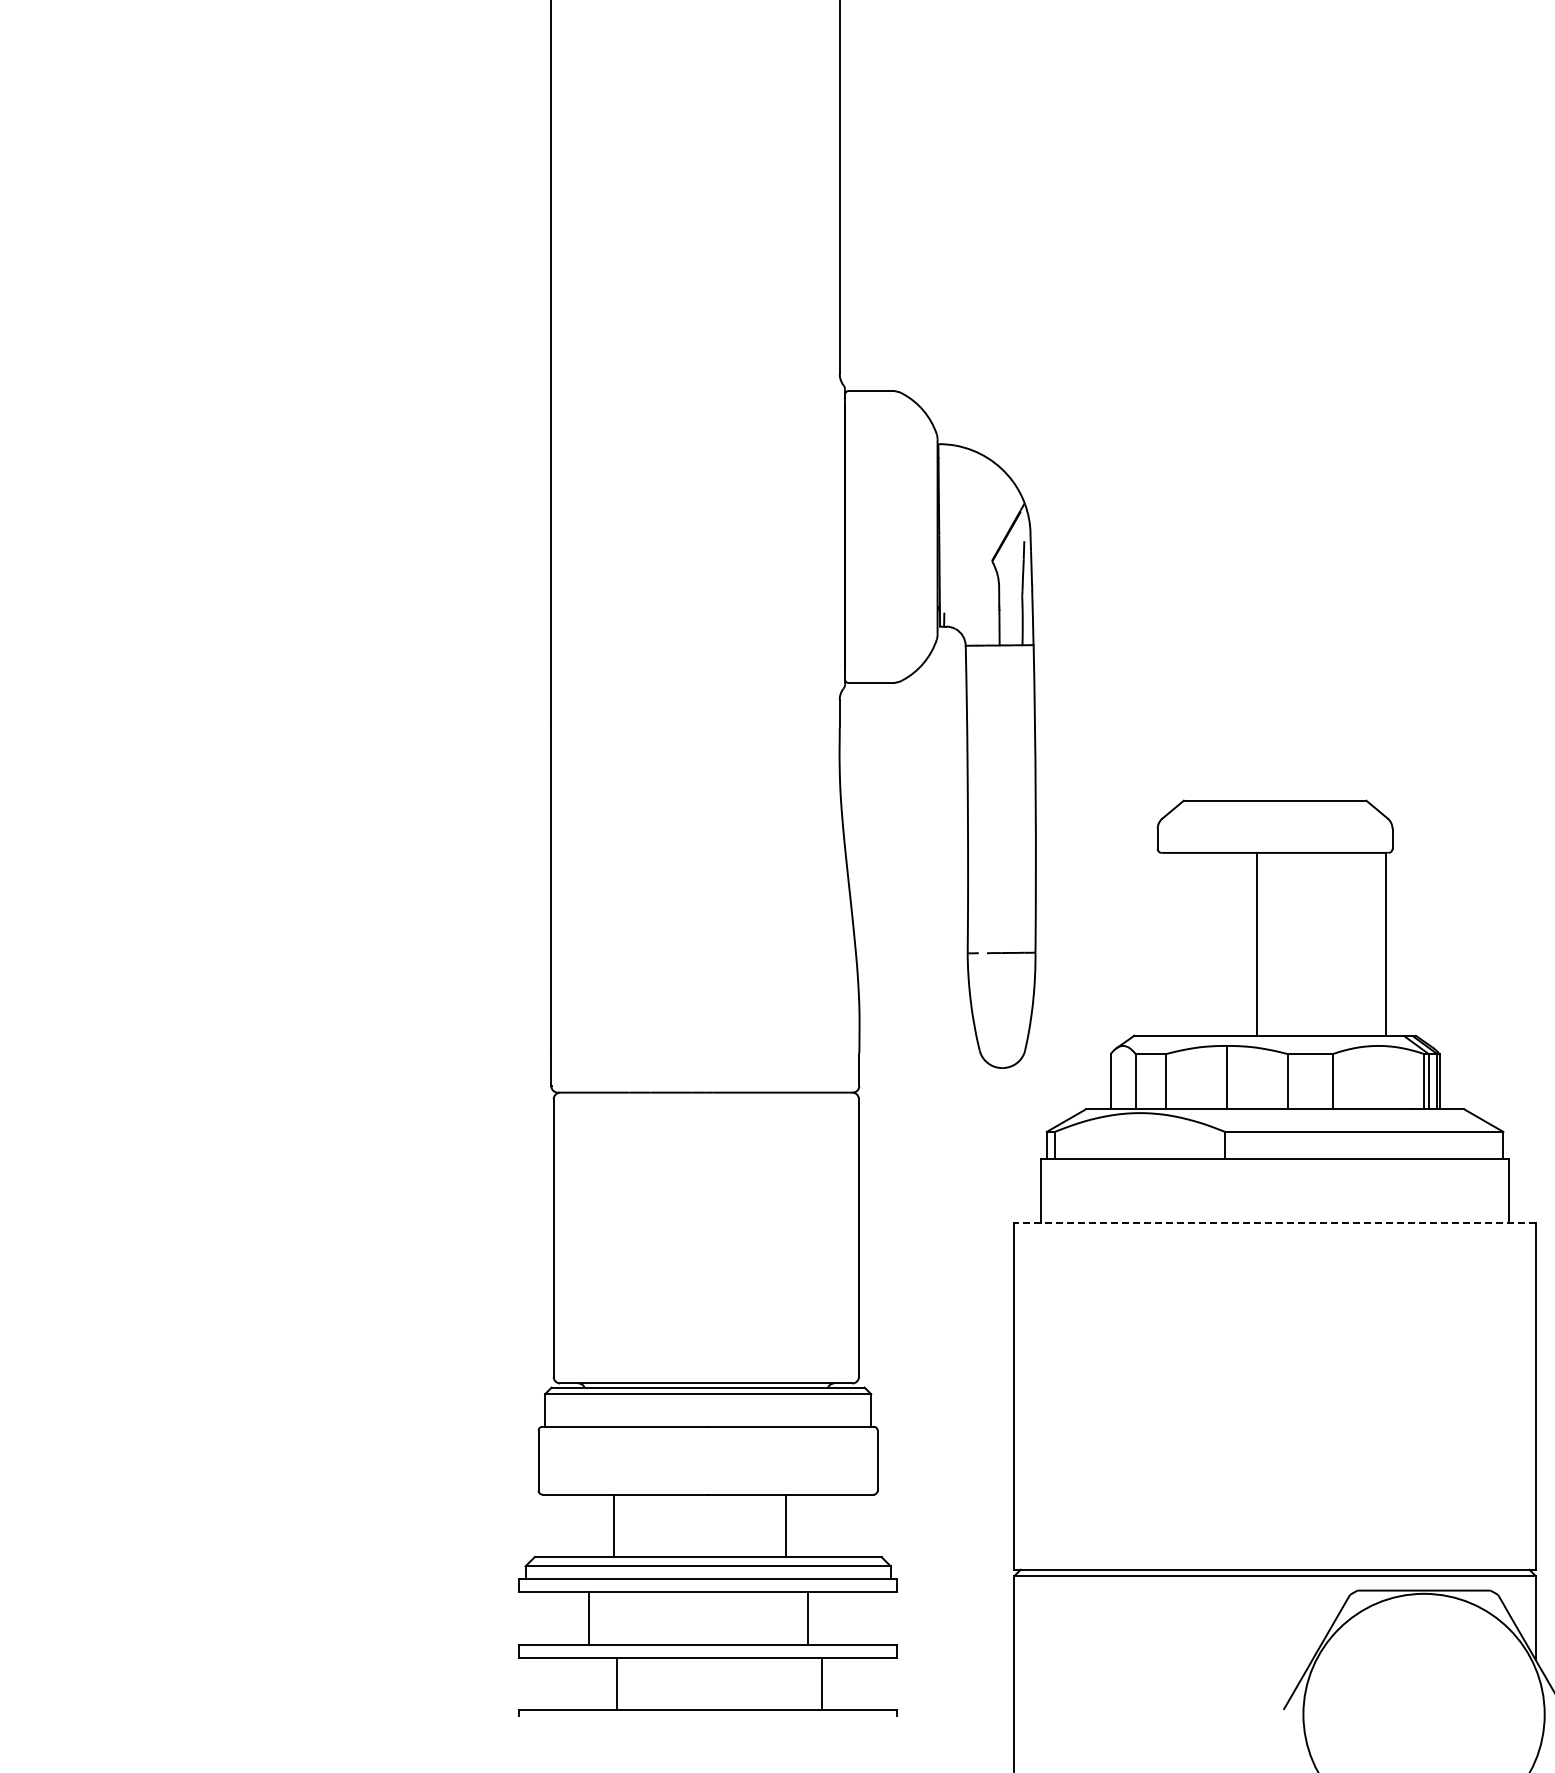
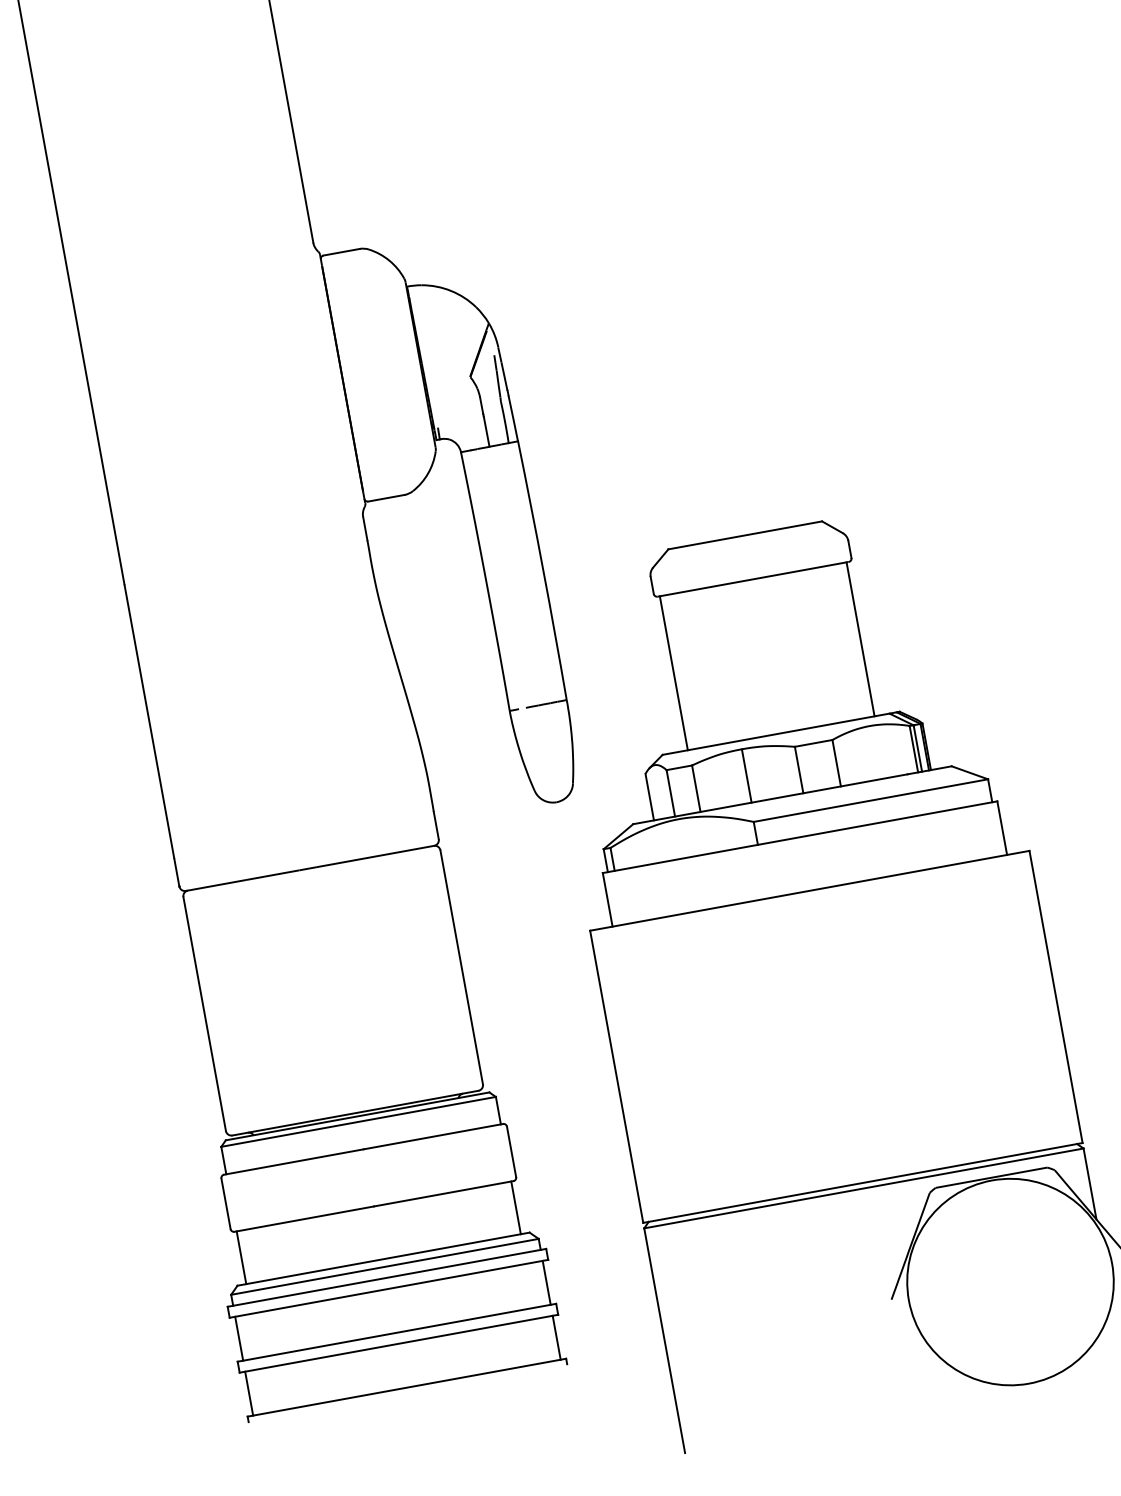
line: (1257, 943) -> (673, 672), moved
line: (1275, 1222) -> (810, 890), dashed -> solid
line: (614, 1525) -> (241, 1257), moved
line: (786, 1525) -> (516, 1207), moved
line: (588, 1618) -> (239, 1338), moved
line: (807, 1618) -> (546, 1282), moved
line: (616, 1683) -> (249, 1393), moved
line: (821, 1683) -> (556, 1337), moved

